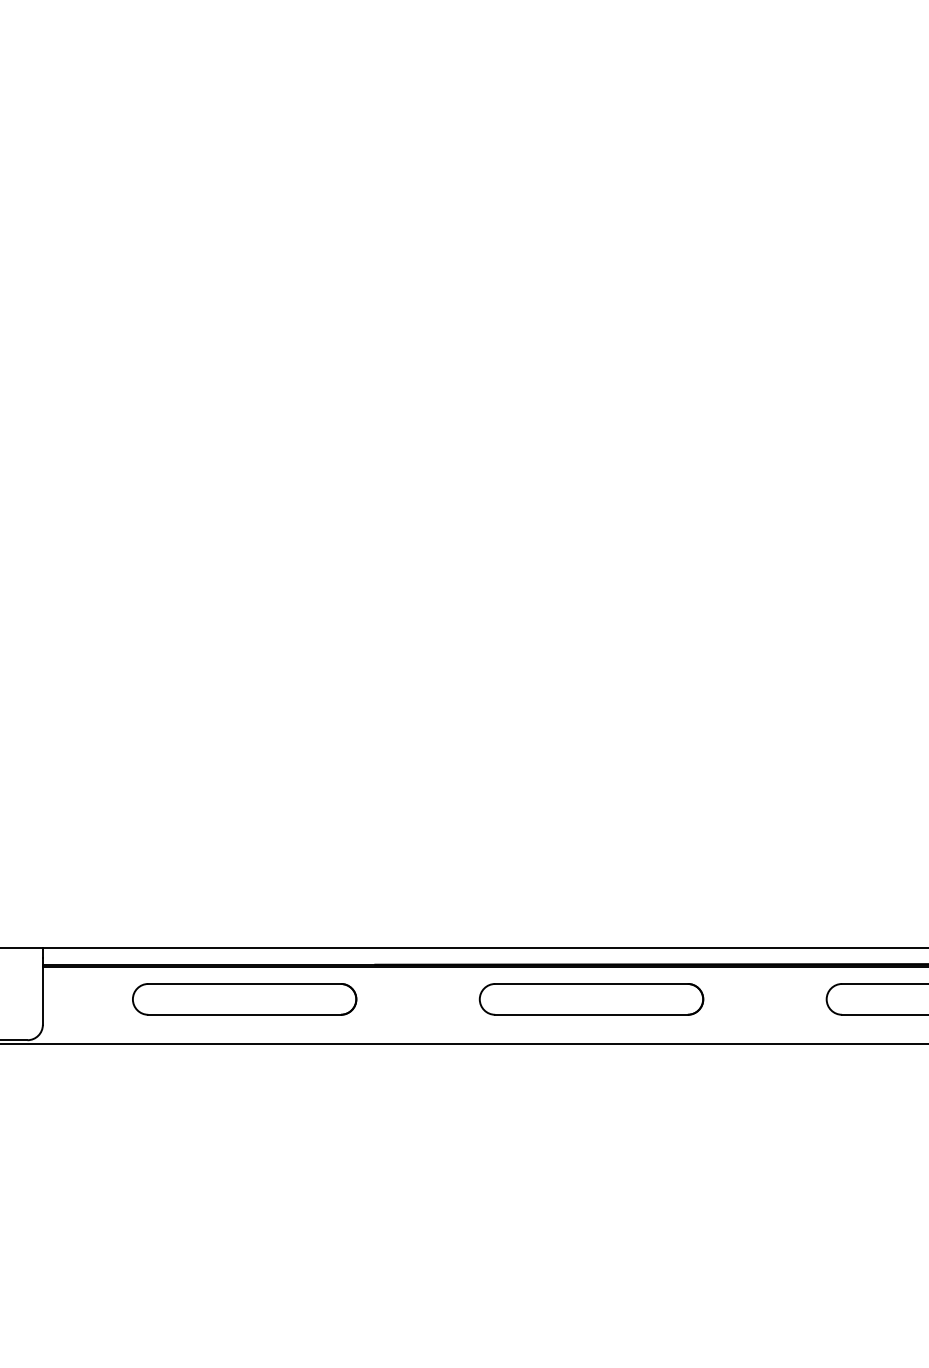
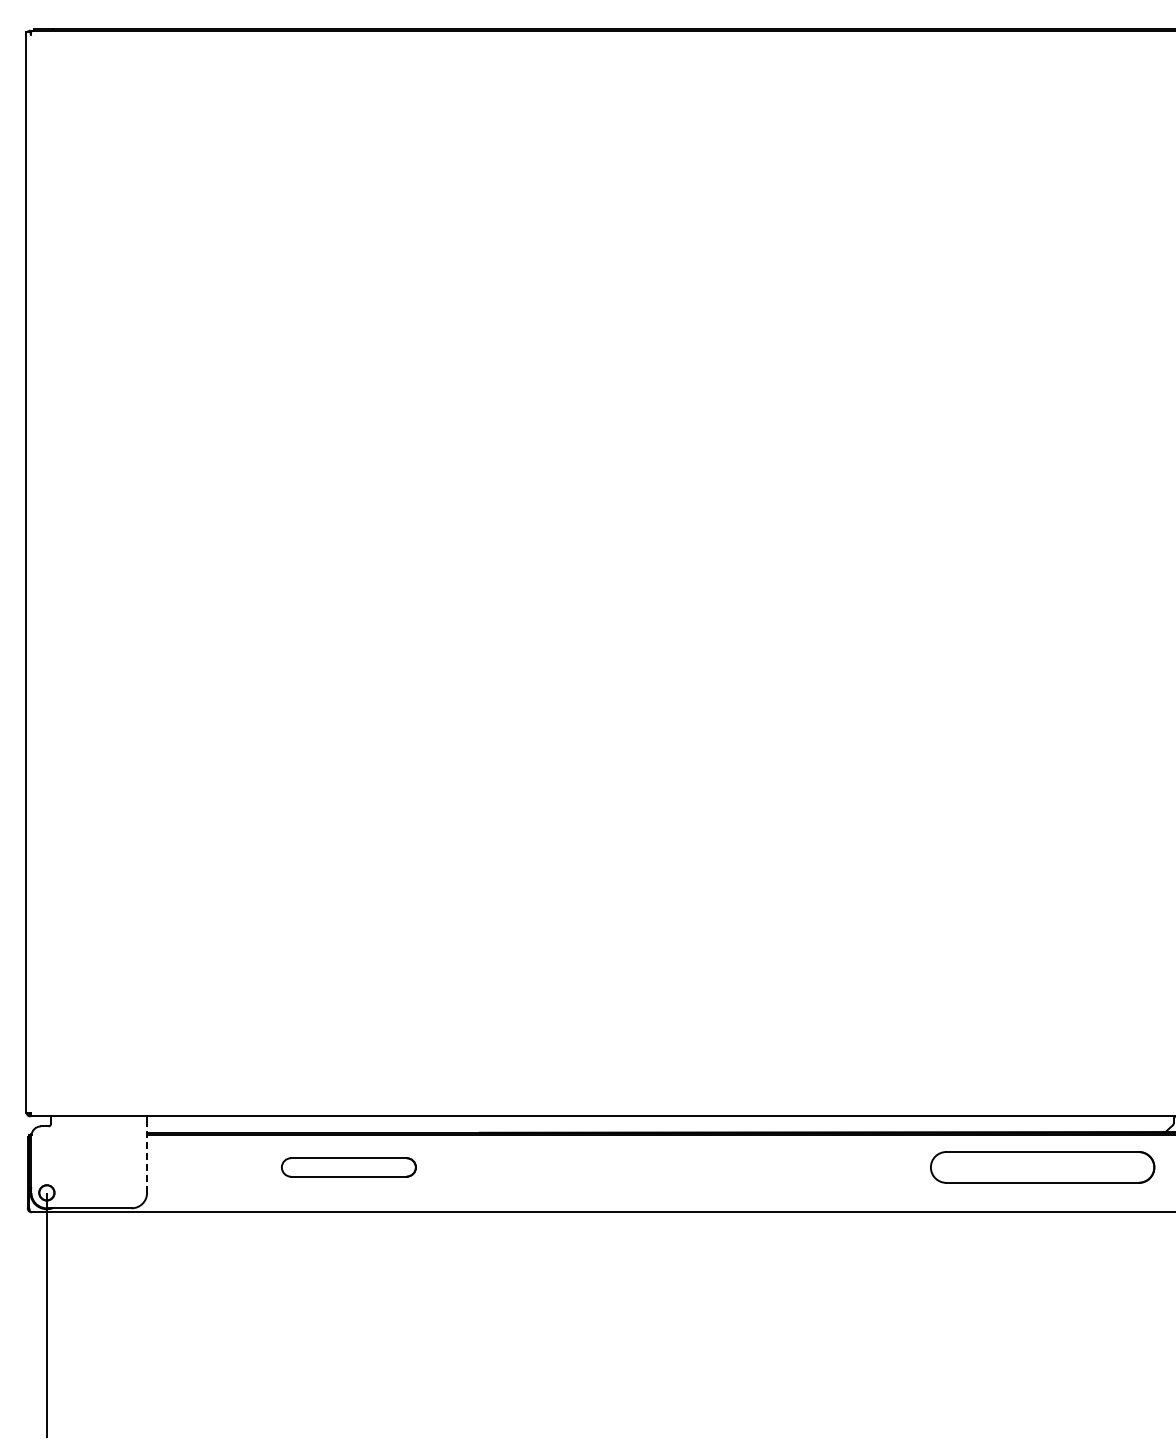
line: (43, 991) -> (147, 1159), solid -> dashed
part: (244, 999) -> (348, 1167), size x0.6
part: (591, 999) -> (695, 1167), removed

